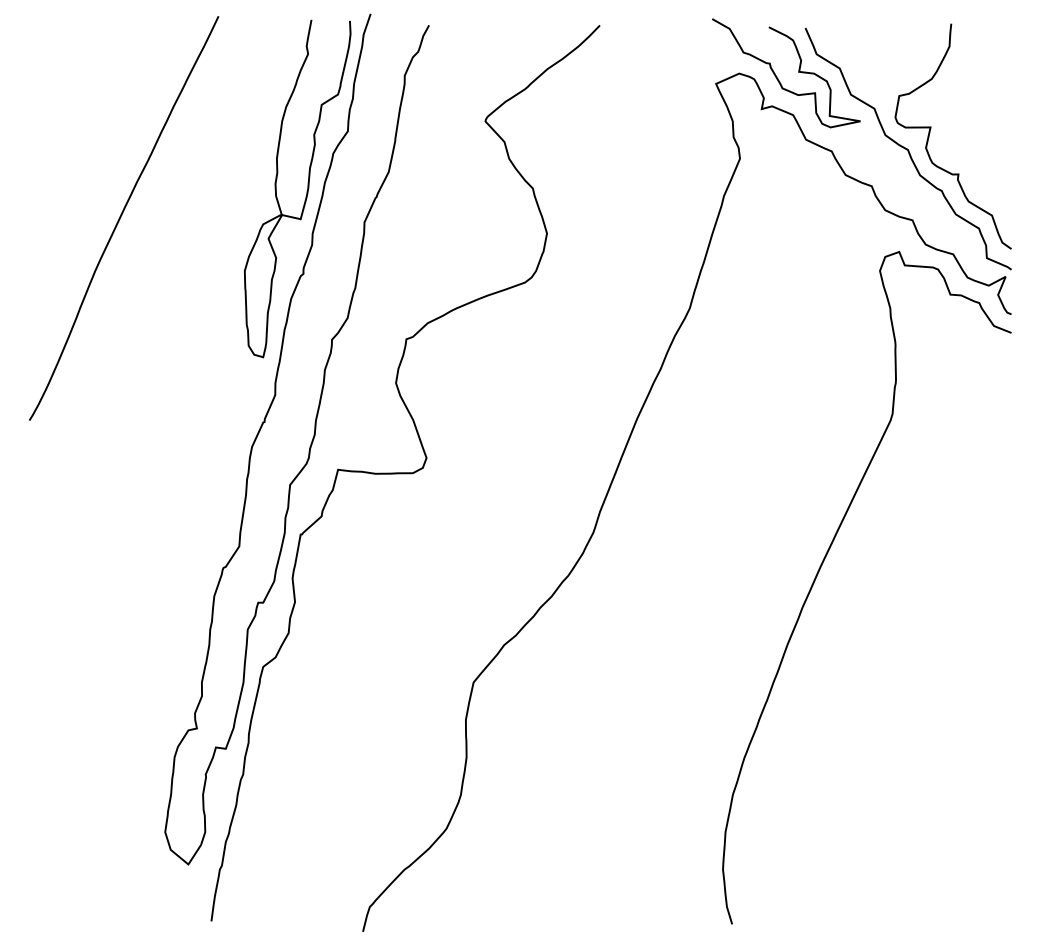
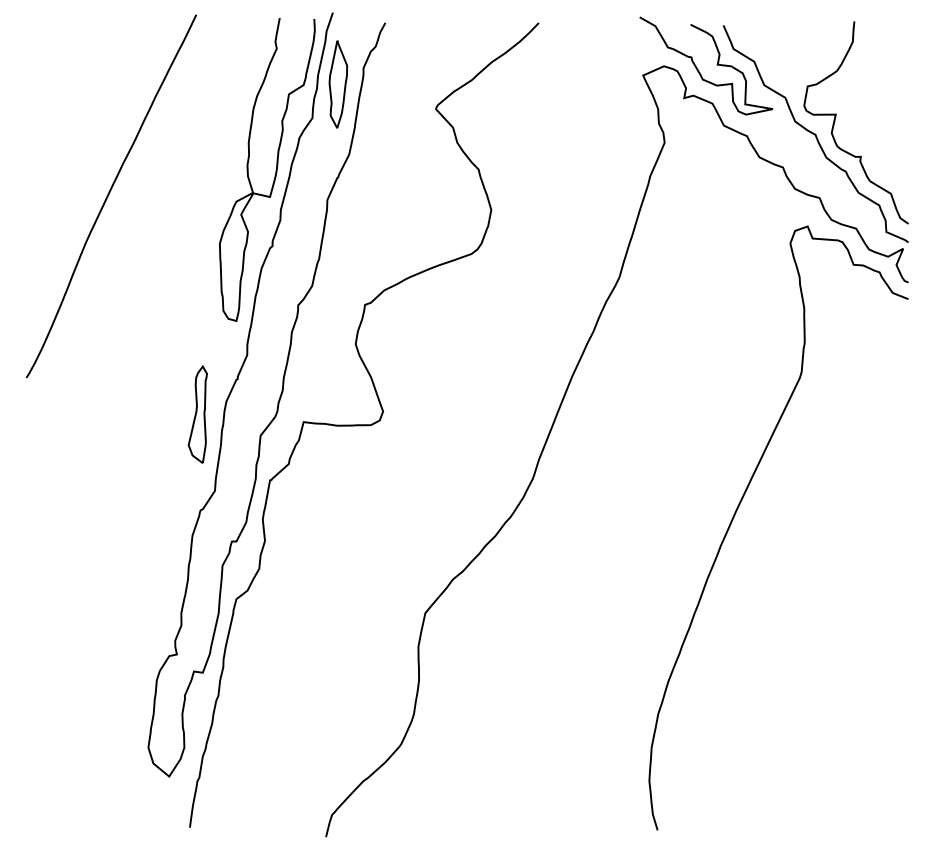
part: (375, 93) -> (337, 84), added
part: (219, 461) -> (197, 414), added

